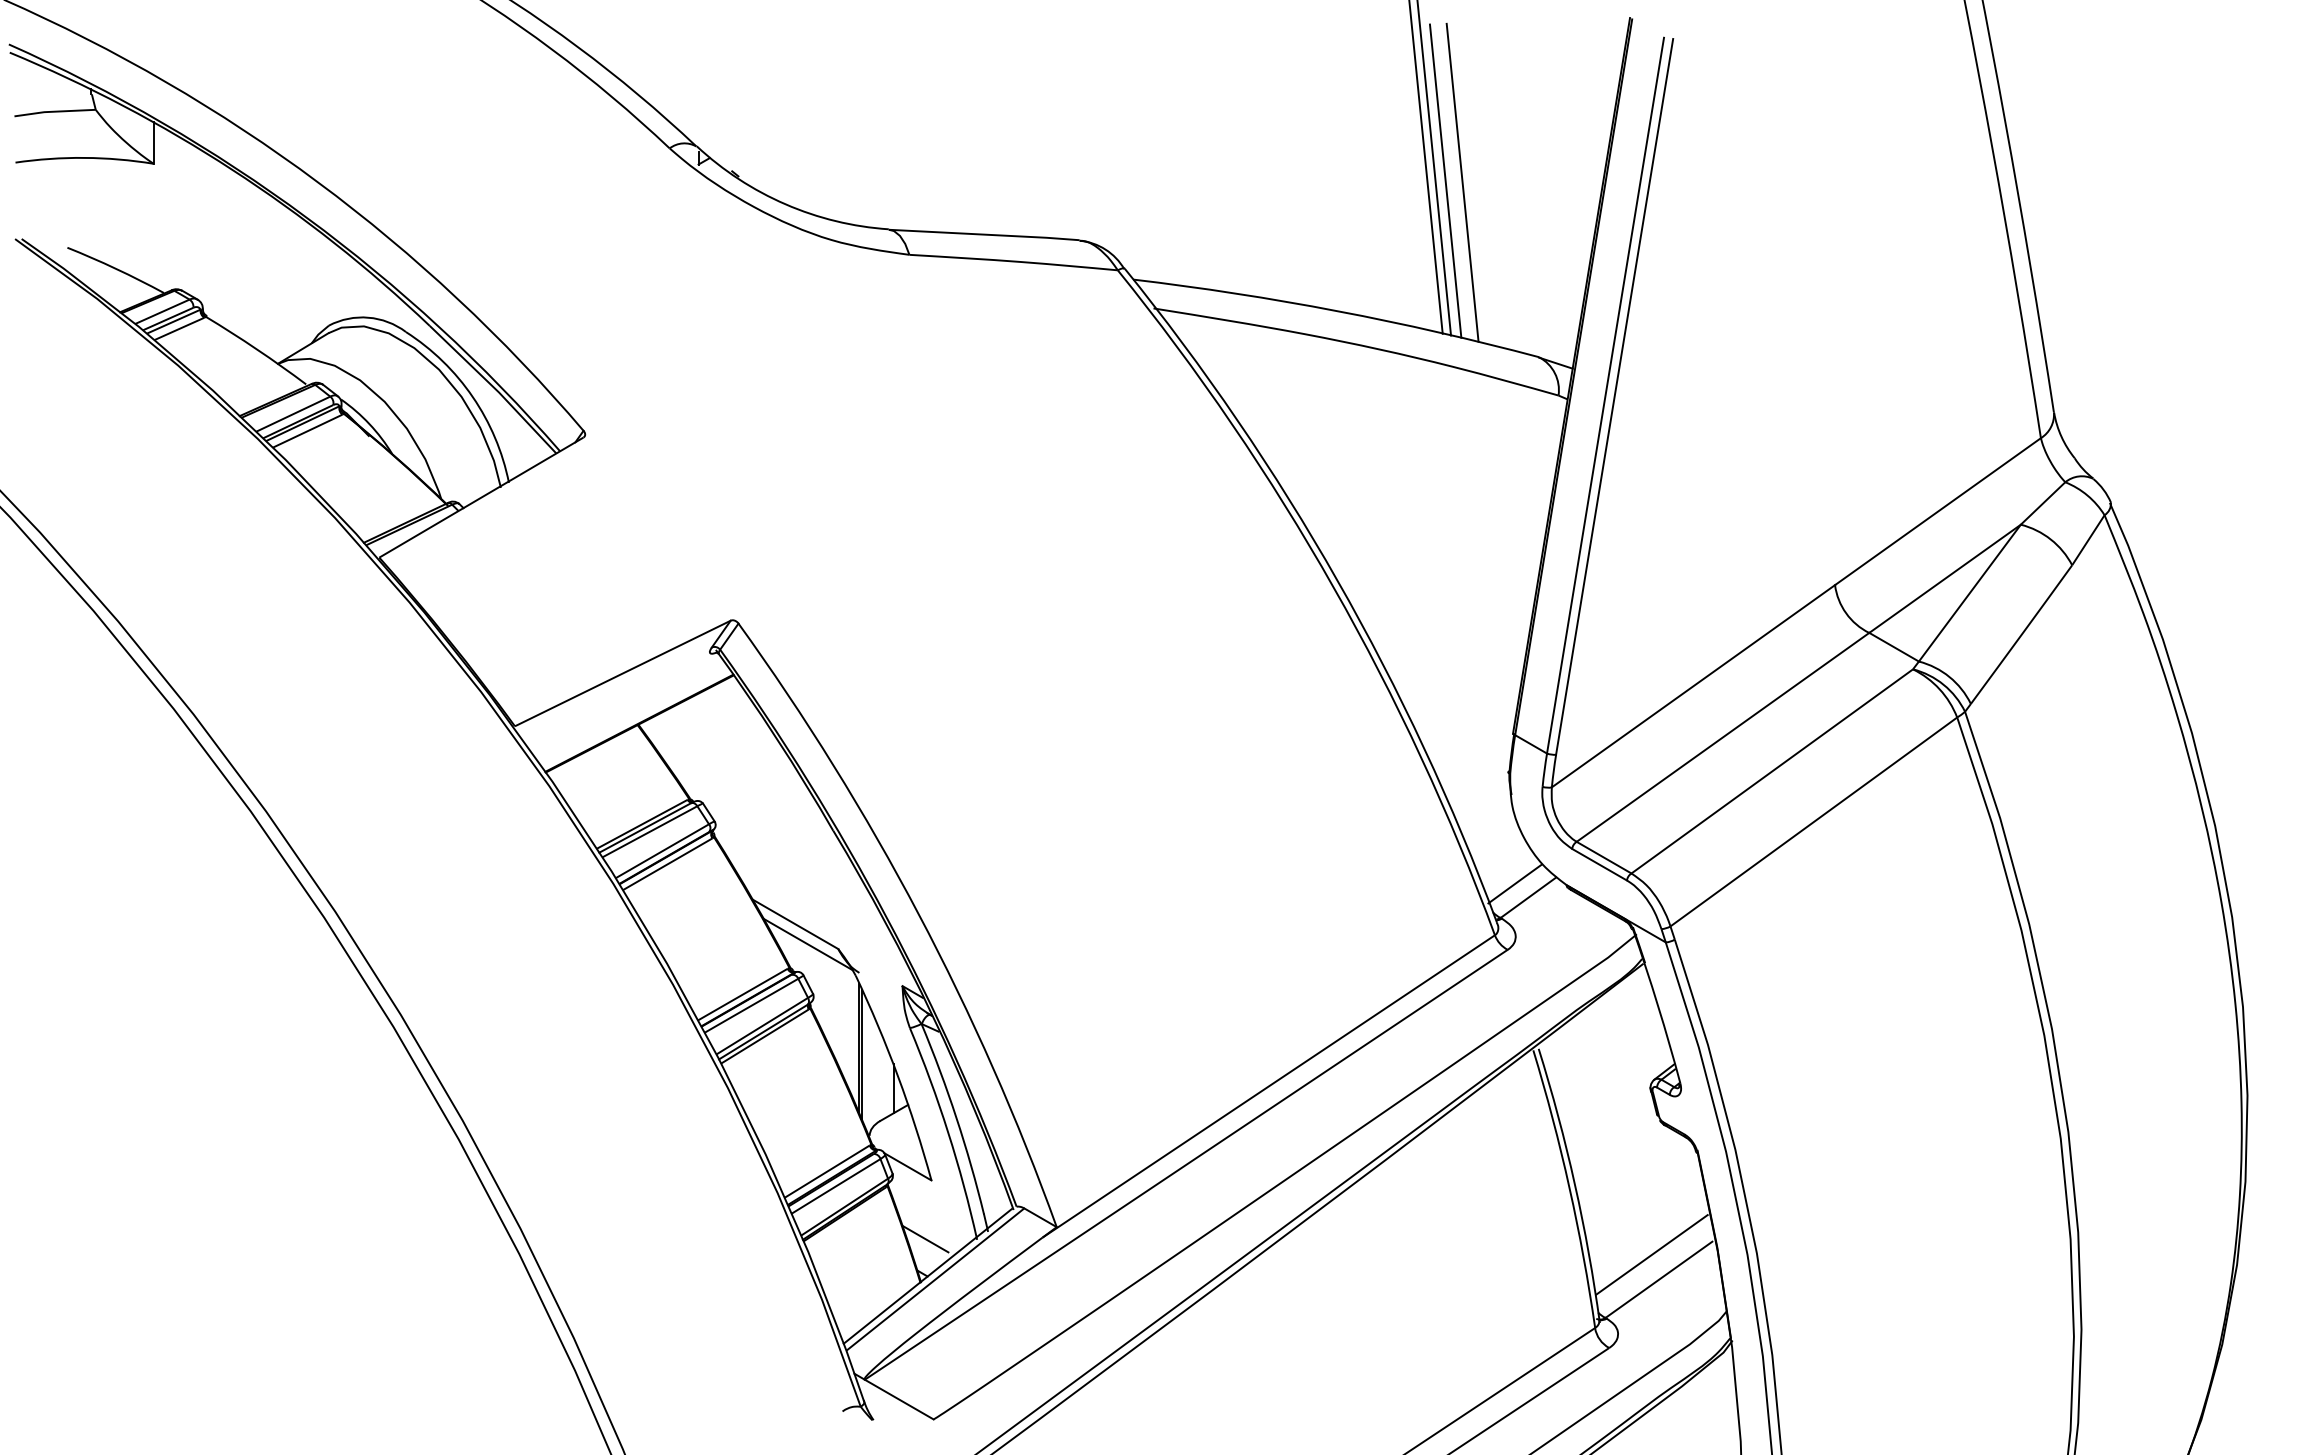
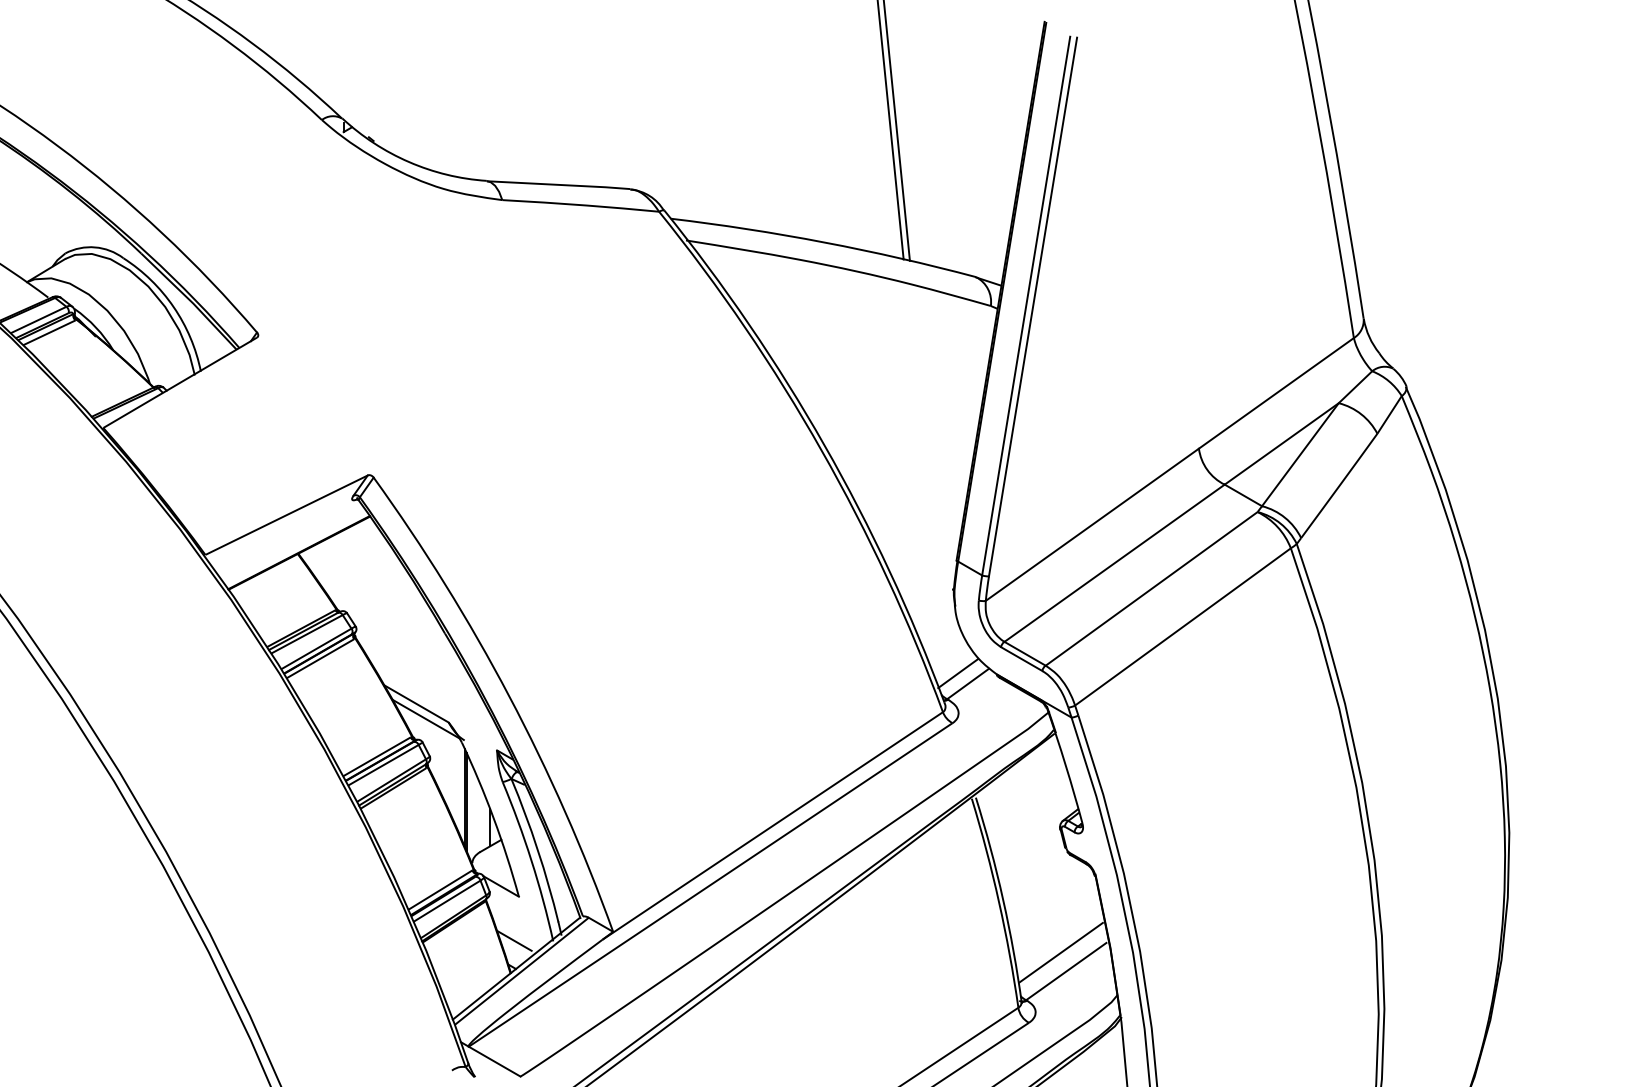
line: (1445, 180) -> (905, 144), removed
line: (1462, 182) -> (918, 145), removed

